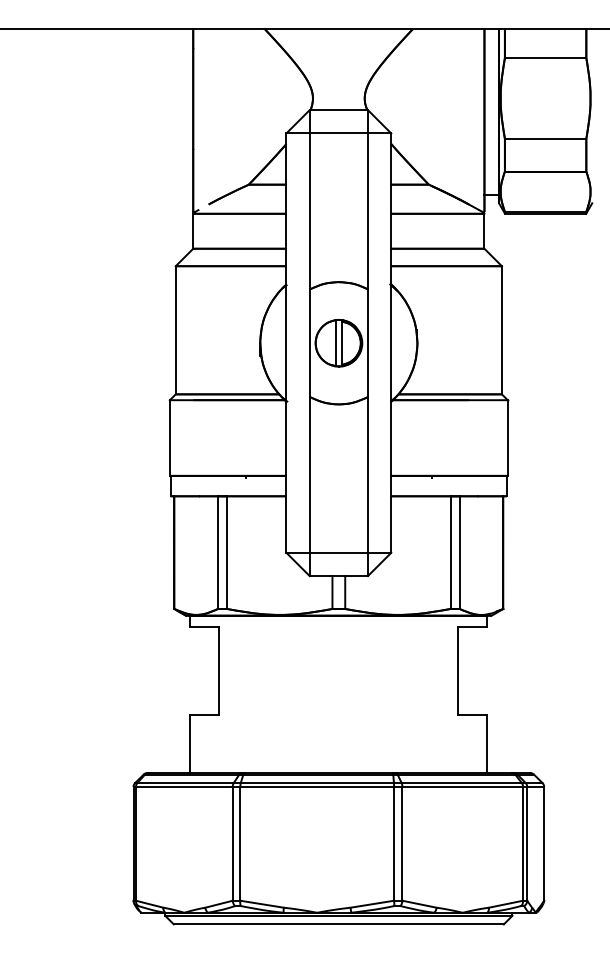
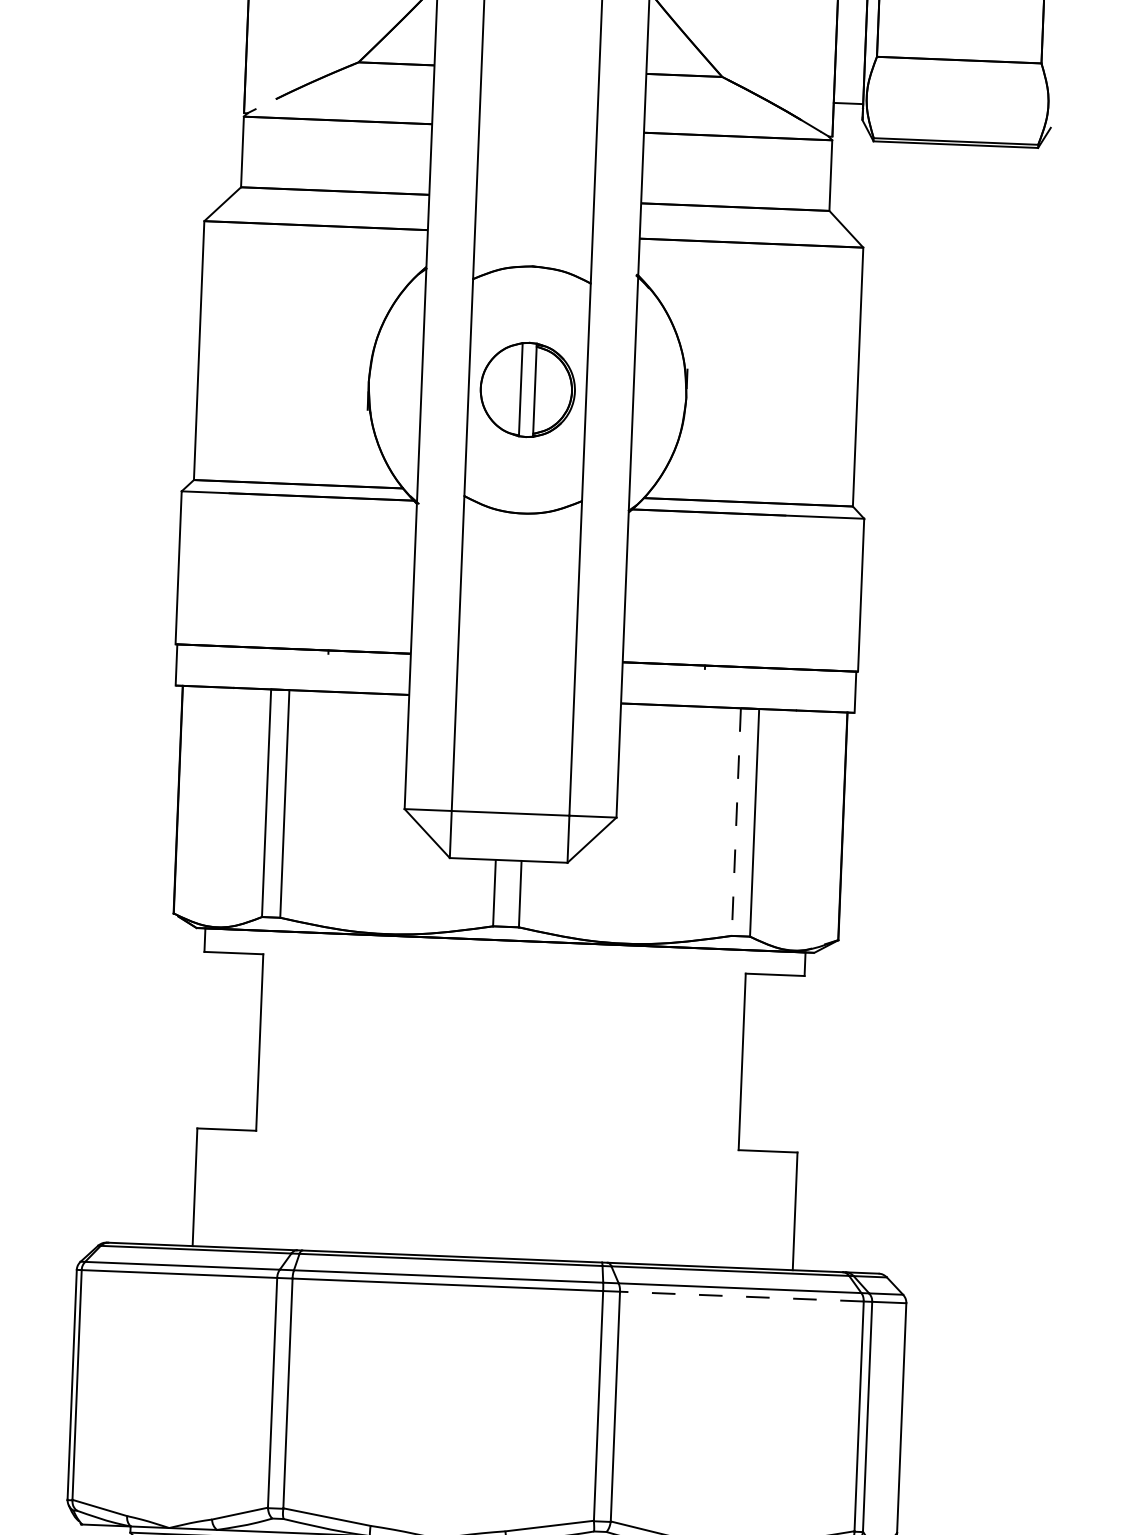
line: (450, 553) -> (736, 823), solid -> dashed
line: (462, 787) -> (741, 1297), solid -> dashed

